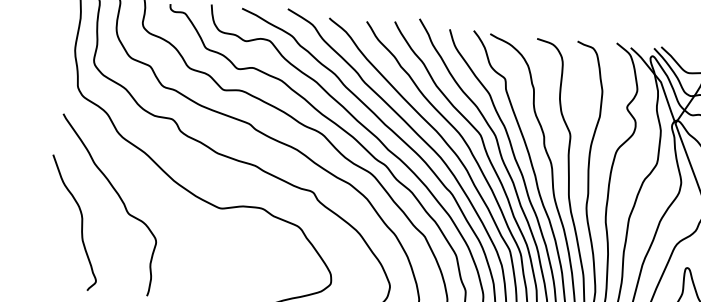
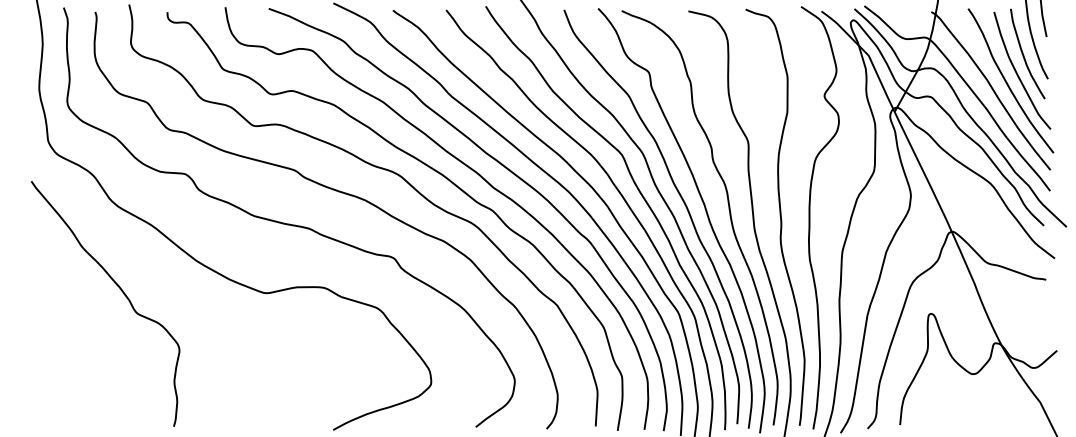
curve: (81, 223) -> (71, 333), removed

